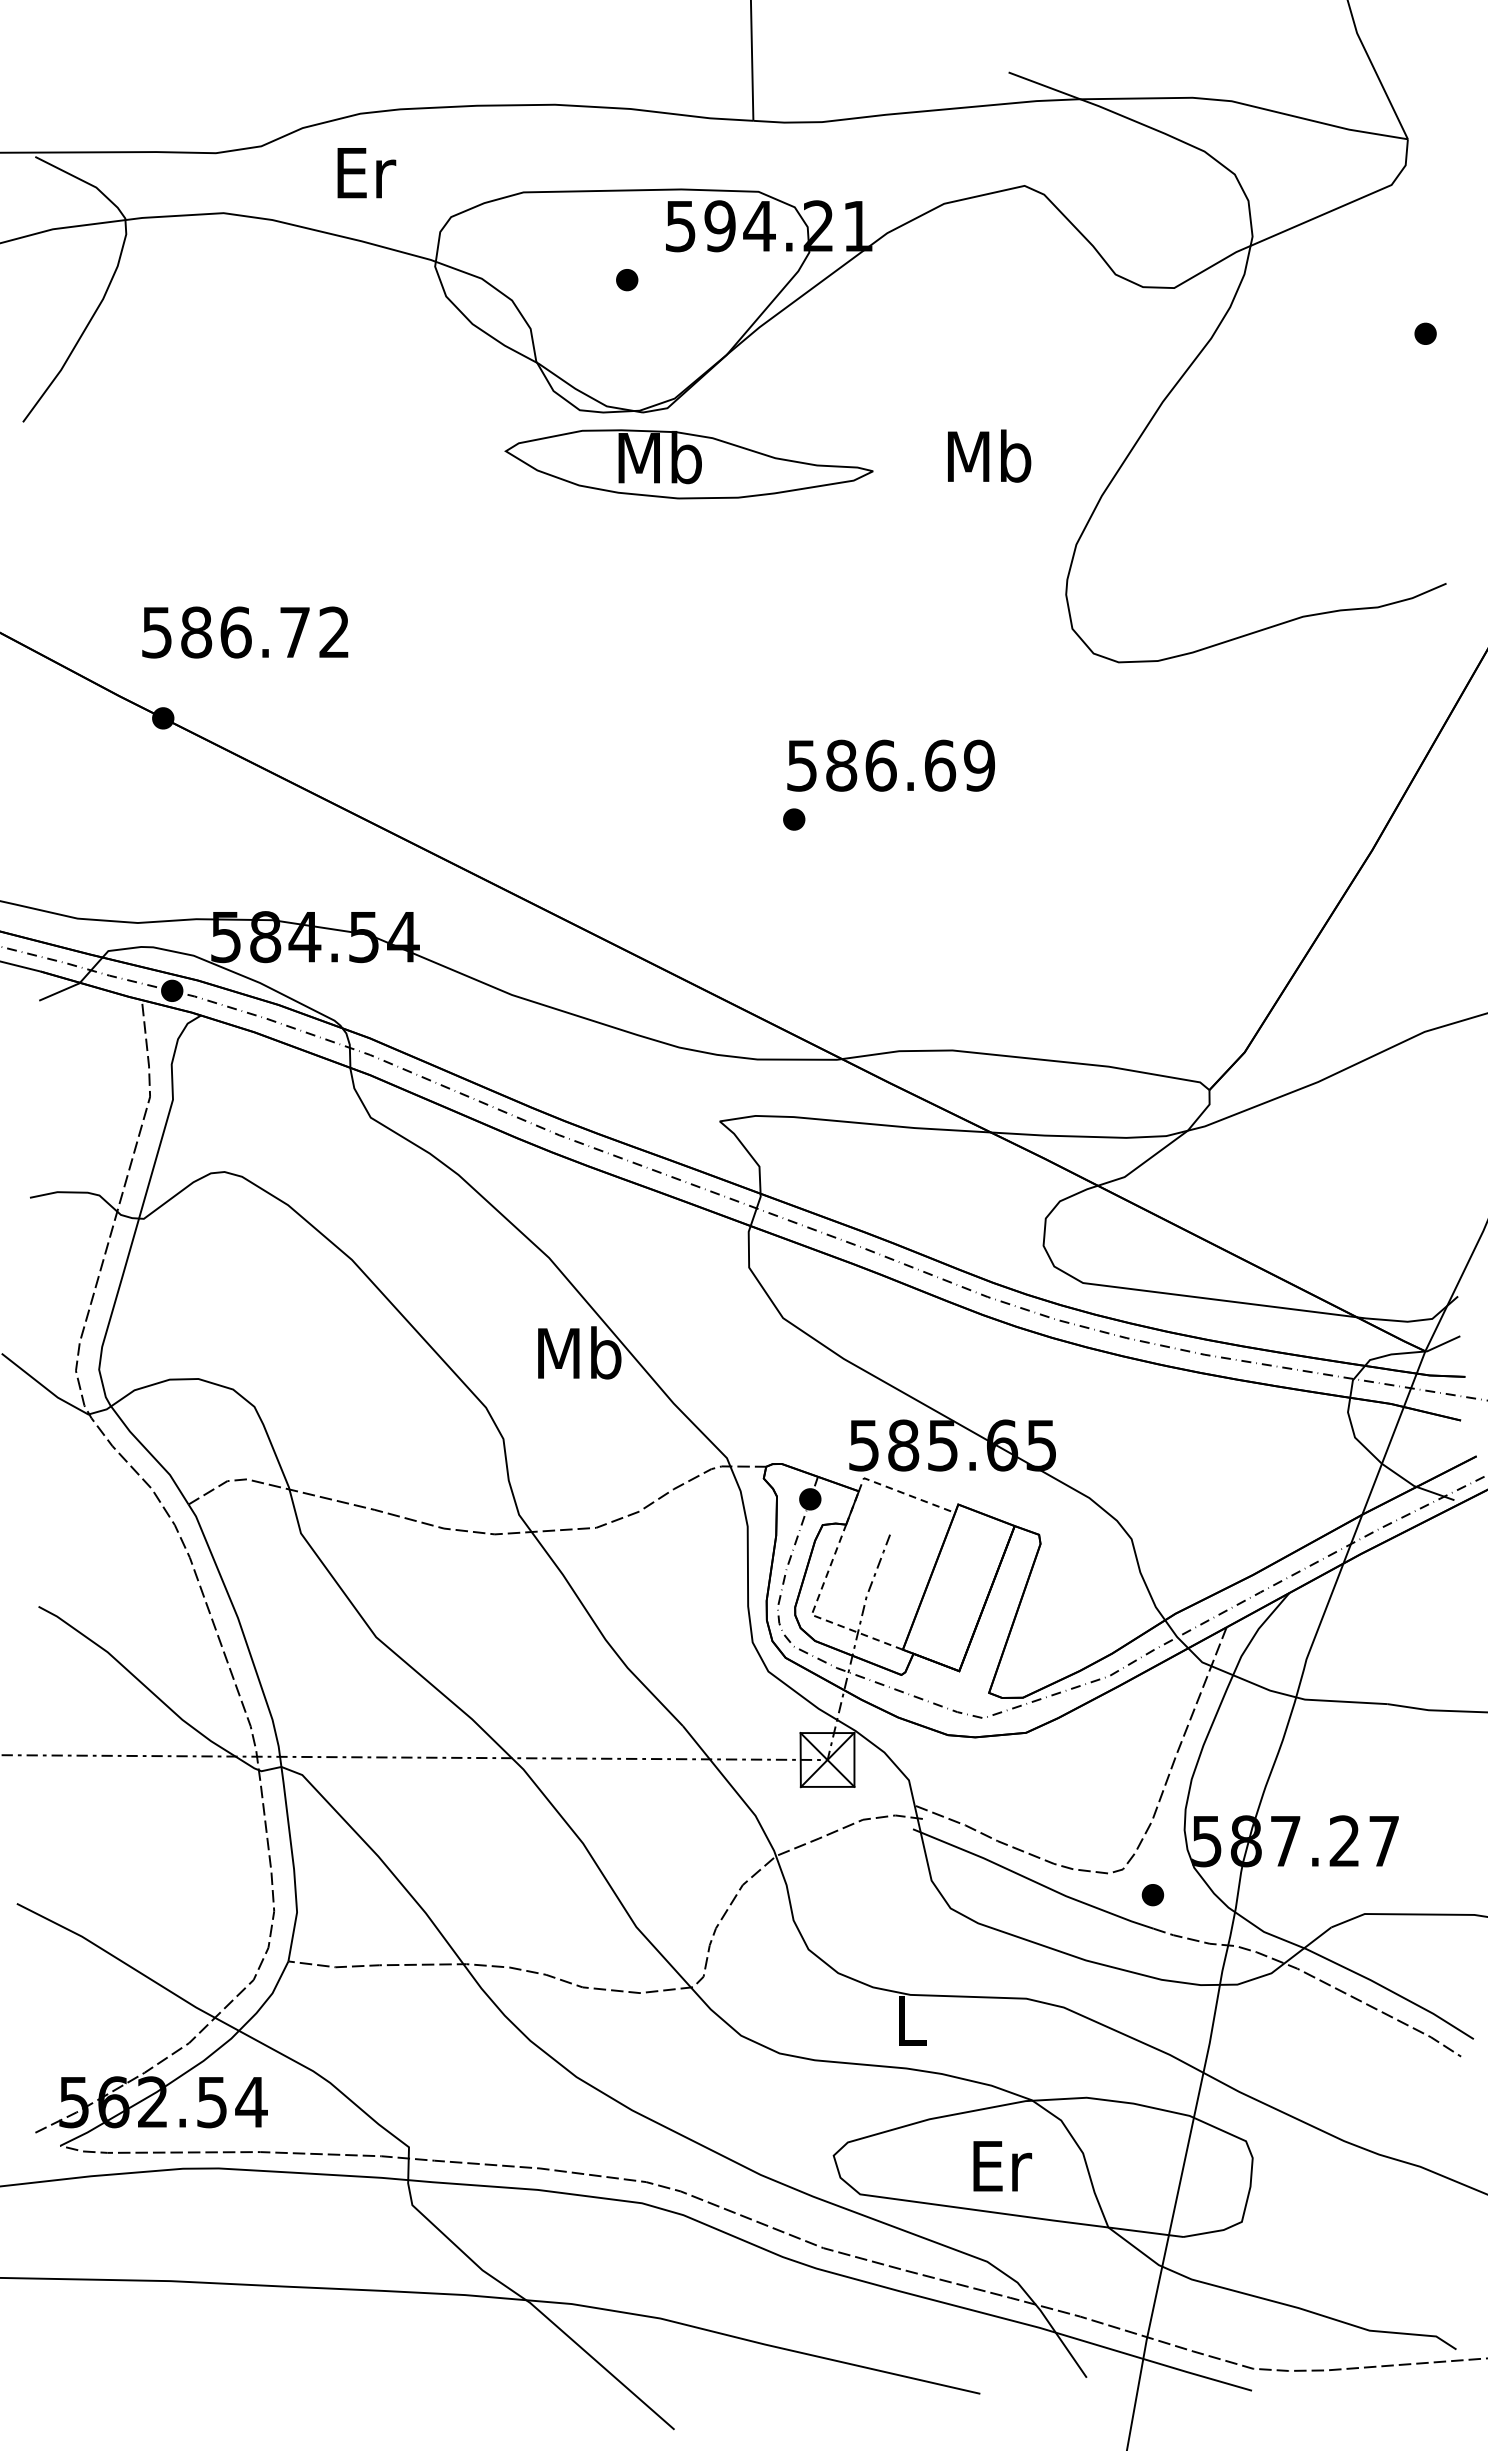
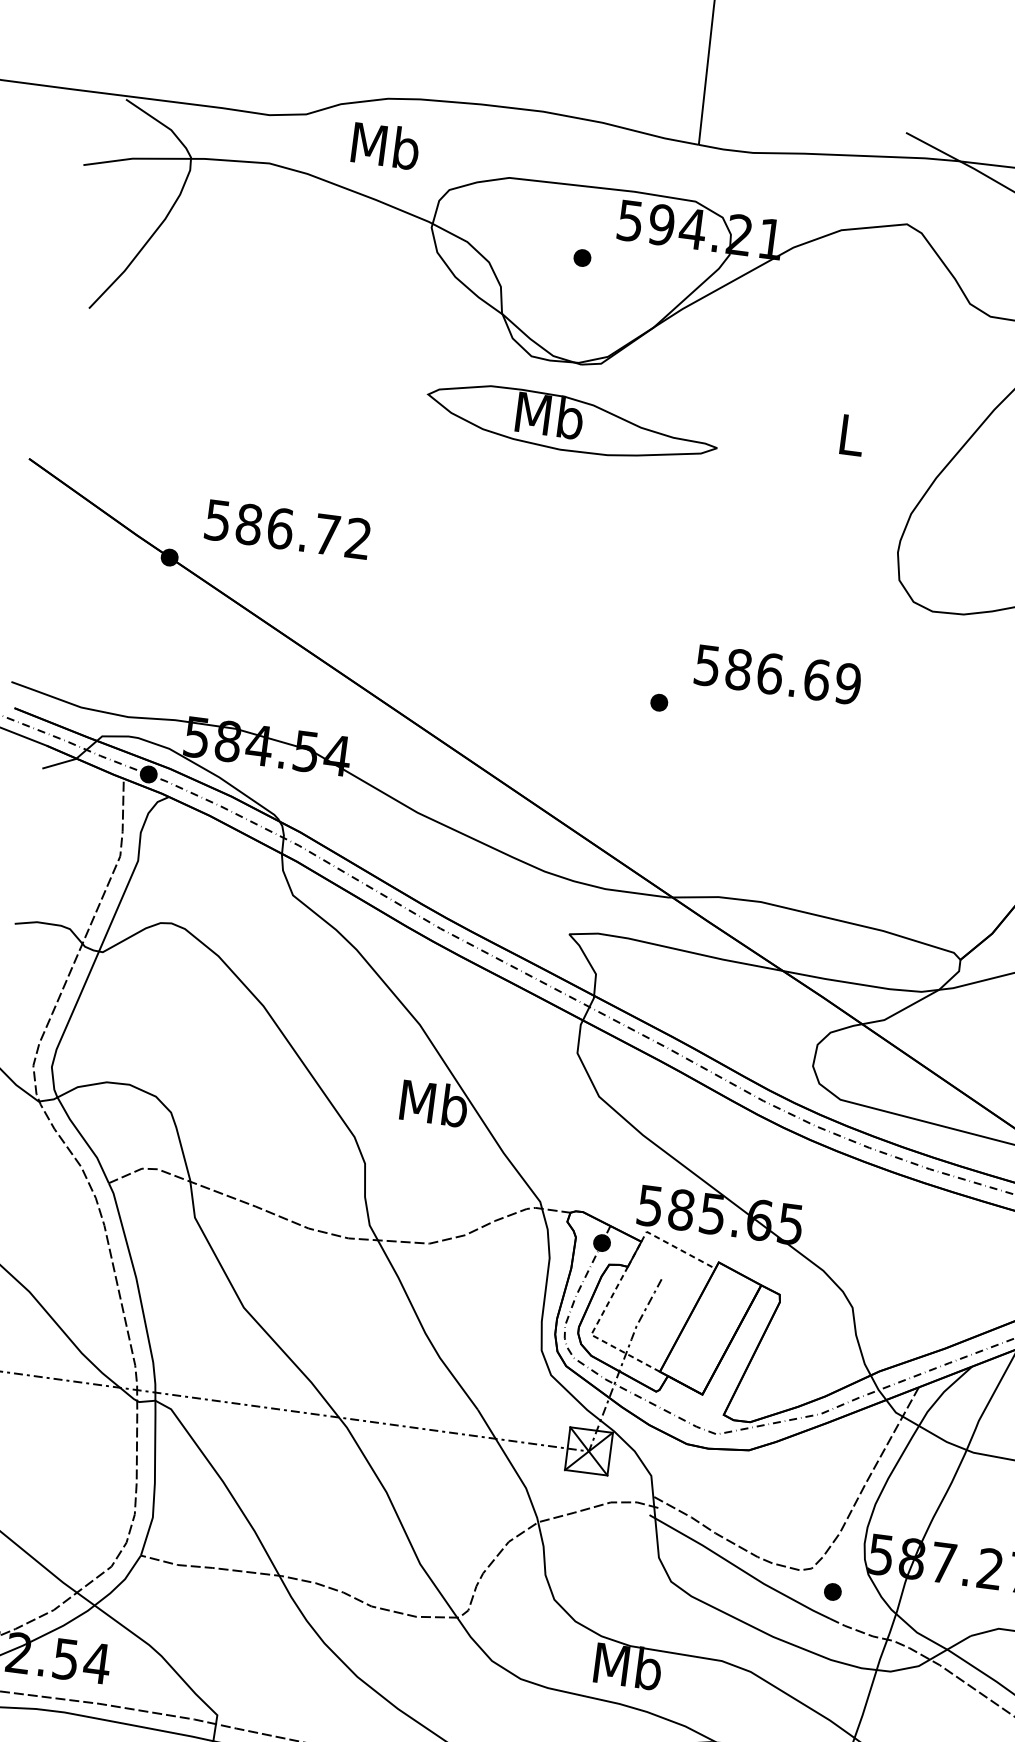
text: (364, 172) -> (385, 145), Er -> Mb
text: (989, 455) -> (851, 434), Mb -> L
part: (688, 464) -> (571, 423), moved
text: (245, 632) -> (287, 529), moved
text: (890, 765) -> (777, 674), moved
text: (910, 2019) -> (627, 1665), L -> Mb

